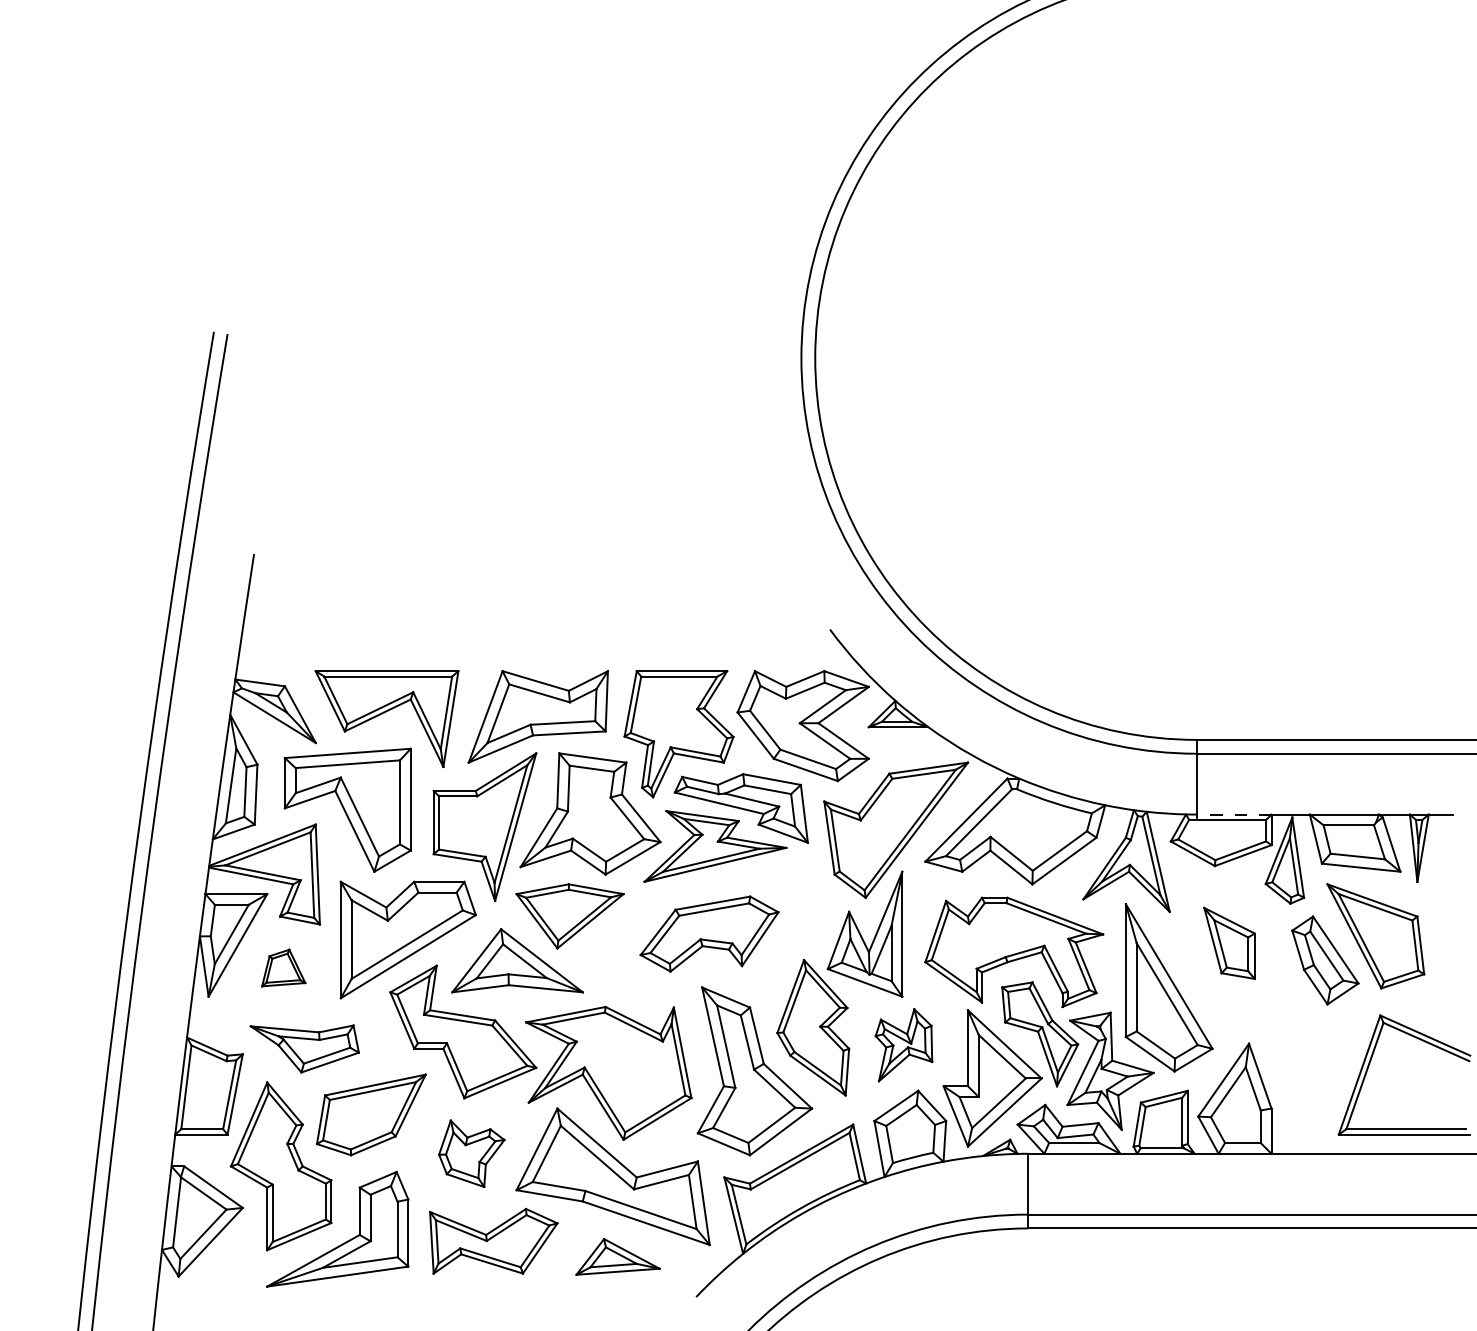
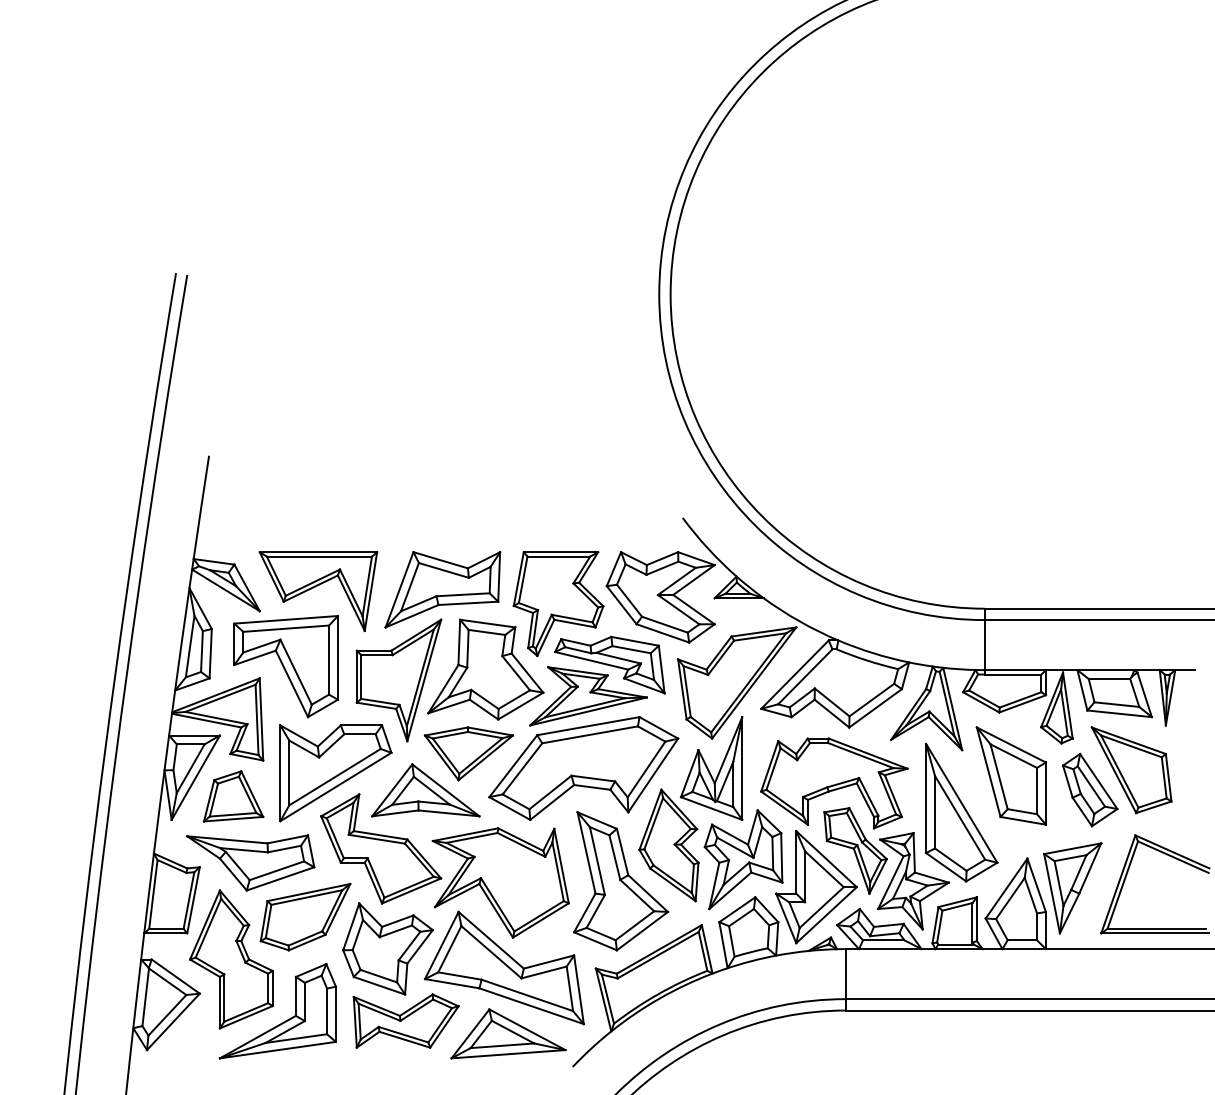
line: (1233, 814) -> (1014, 670), dashed -> solid
part: (709, 933) -> (583, 767), size x1.67
part: (1229, 943) -> (1011, 776), size x1.67
part: (283, 967) -> (233, 795), size x1.67
part: (903, 1045) -> (743, 860), size x1.67
part: (304, 1048) -> (250, 862), size x1.43
part: (1303, 1079) -> (1072, 888), added
part: (471, 1153) -> (387, 948), size x1.67
part: (617, 1256) -> (507, 1033), size x1.67

